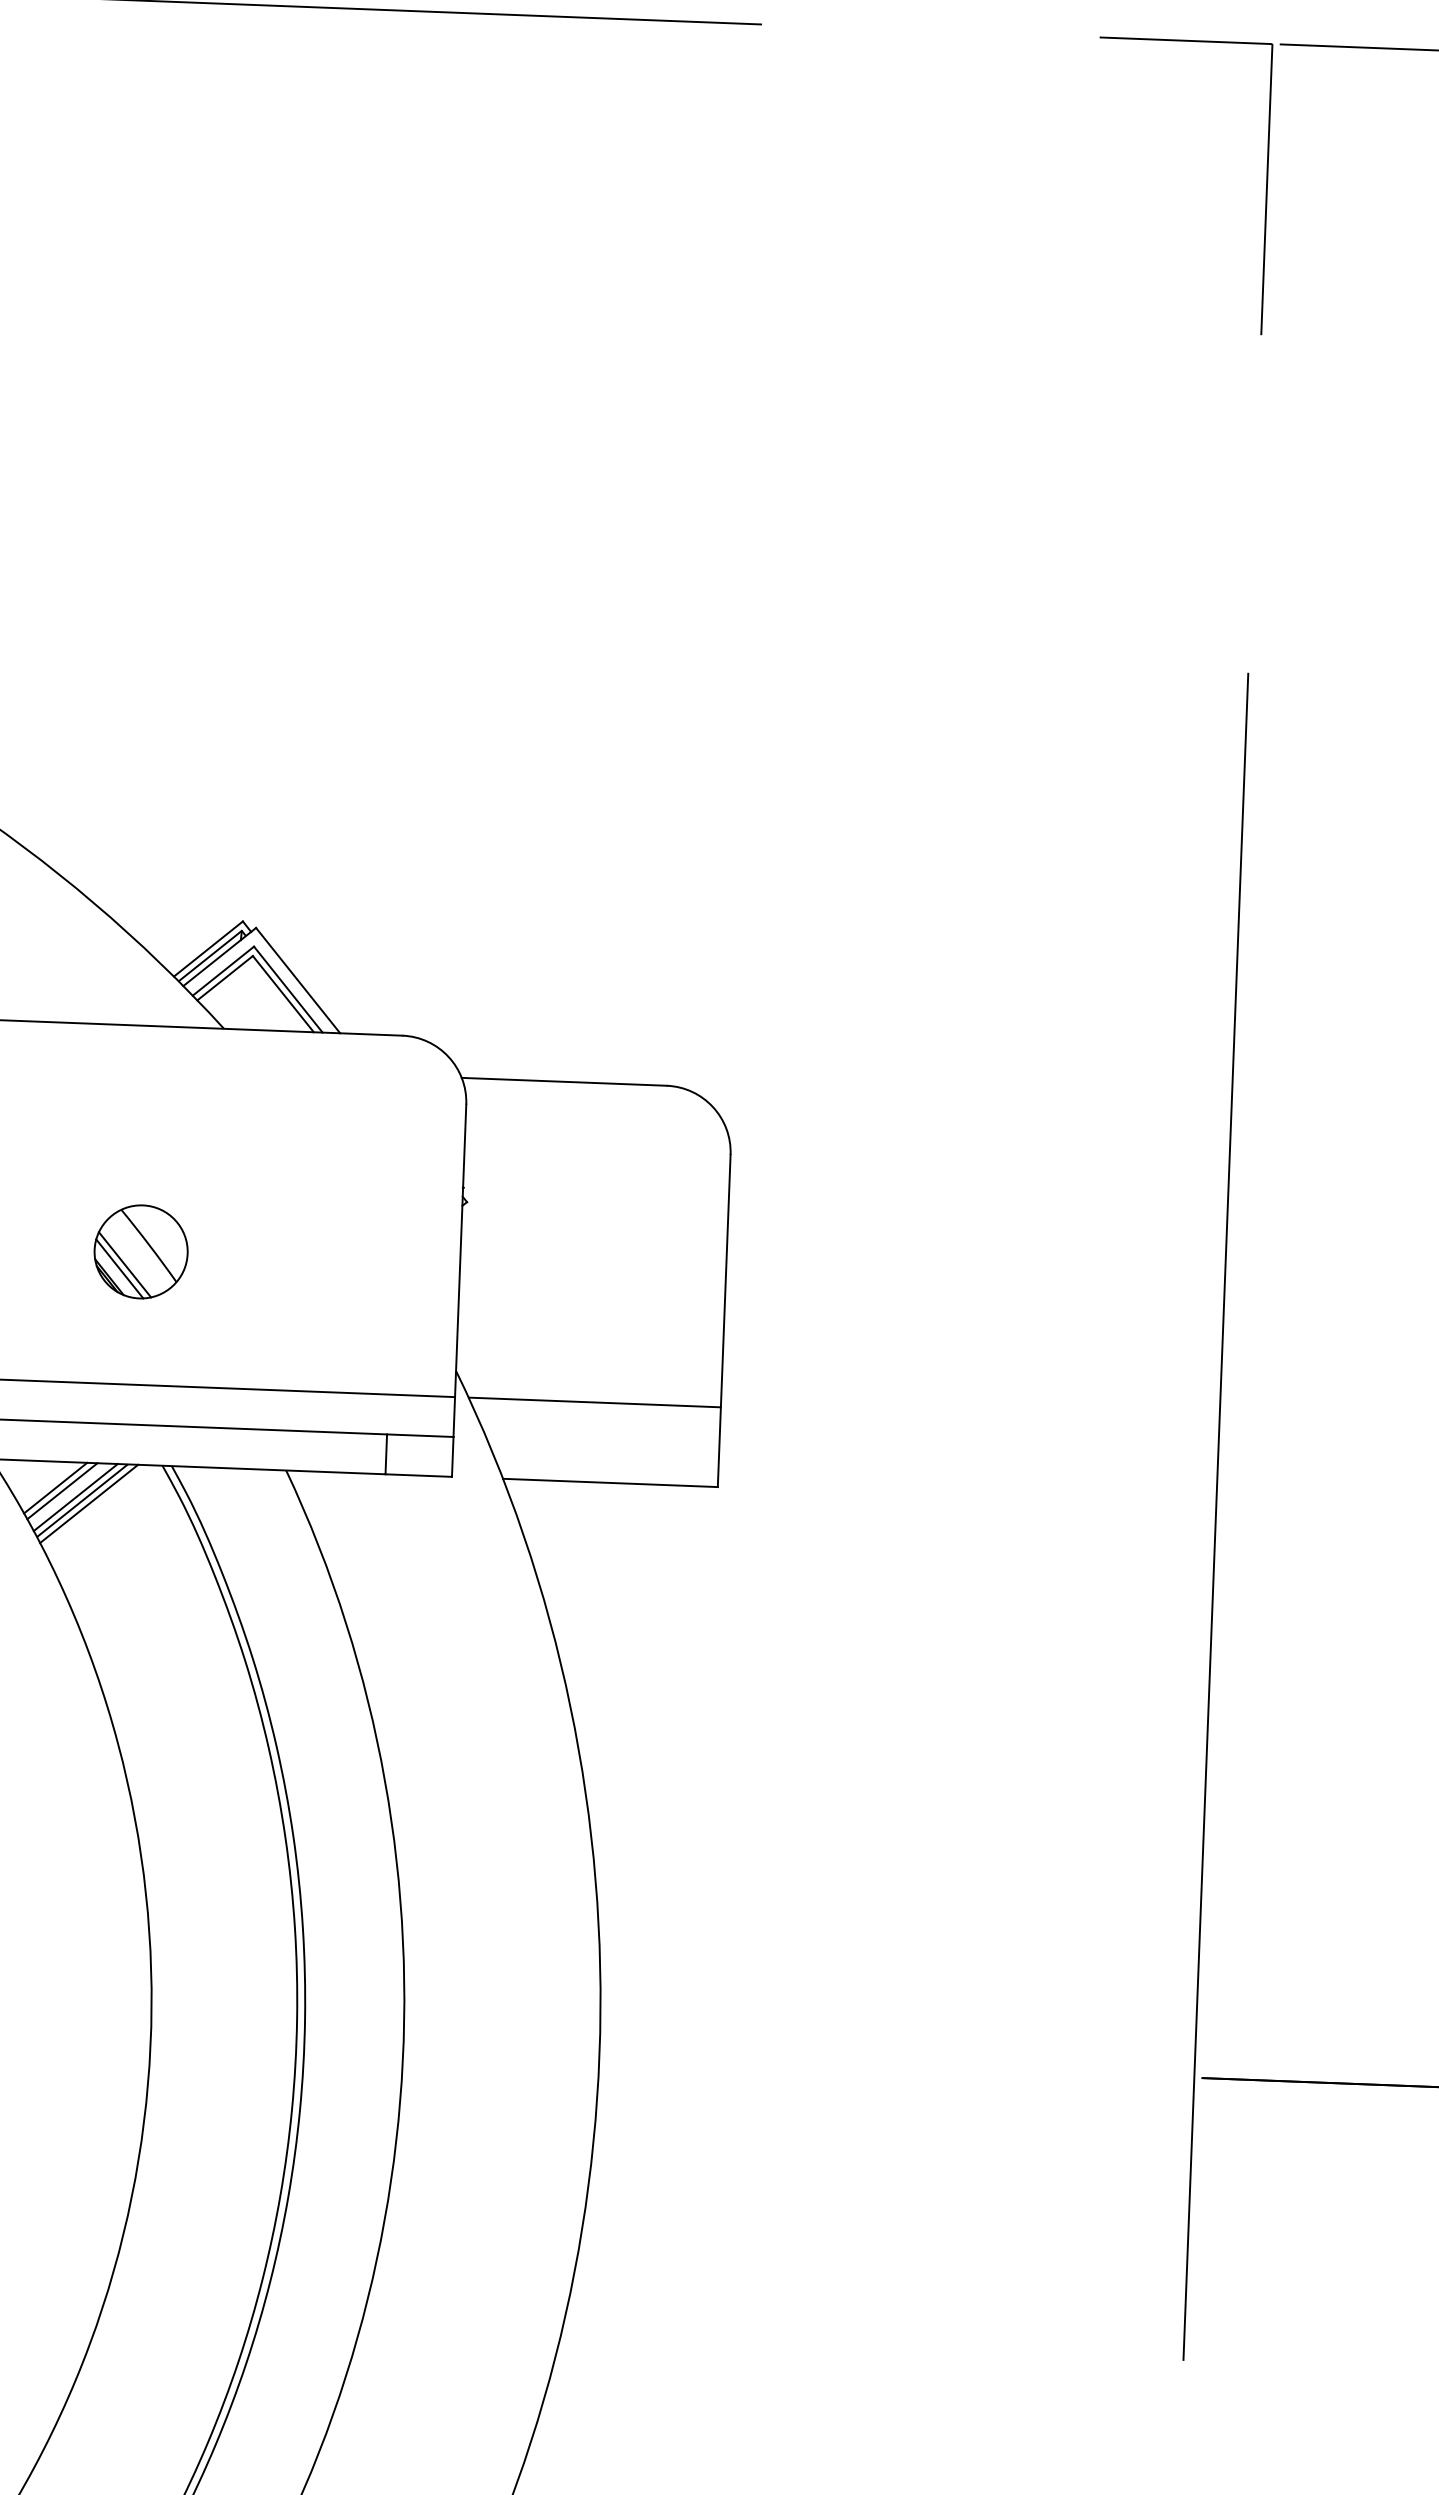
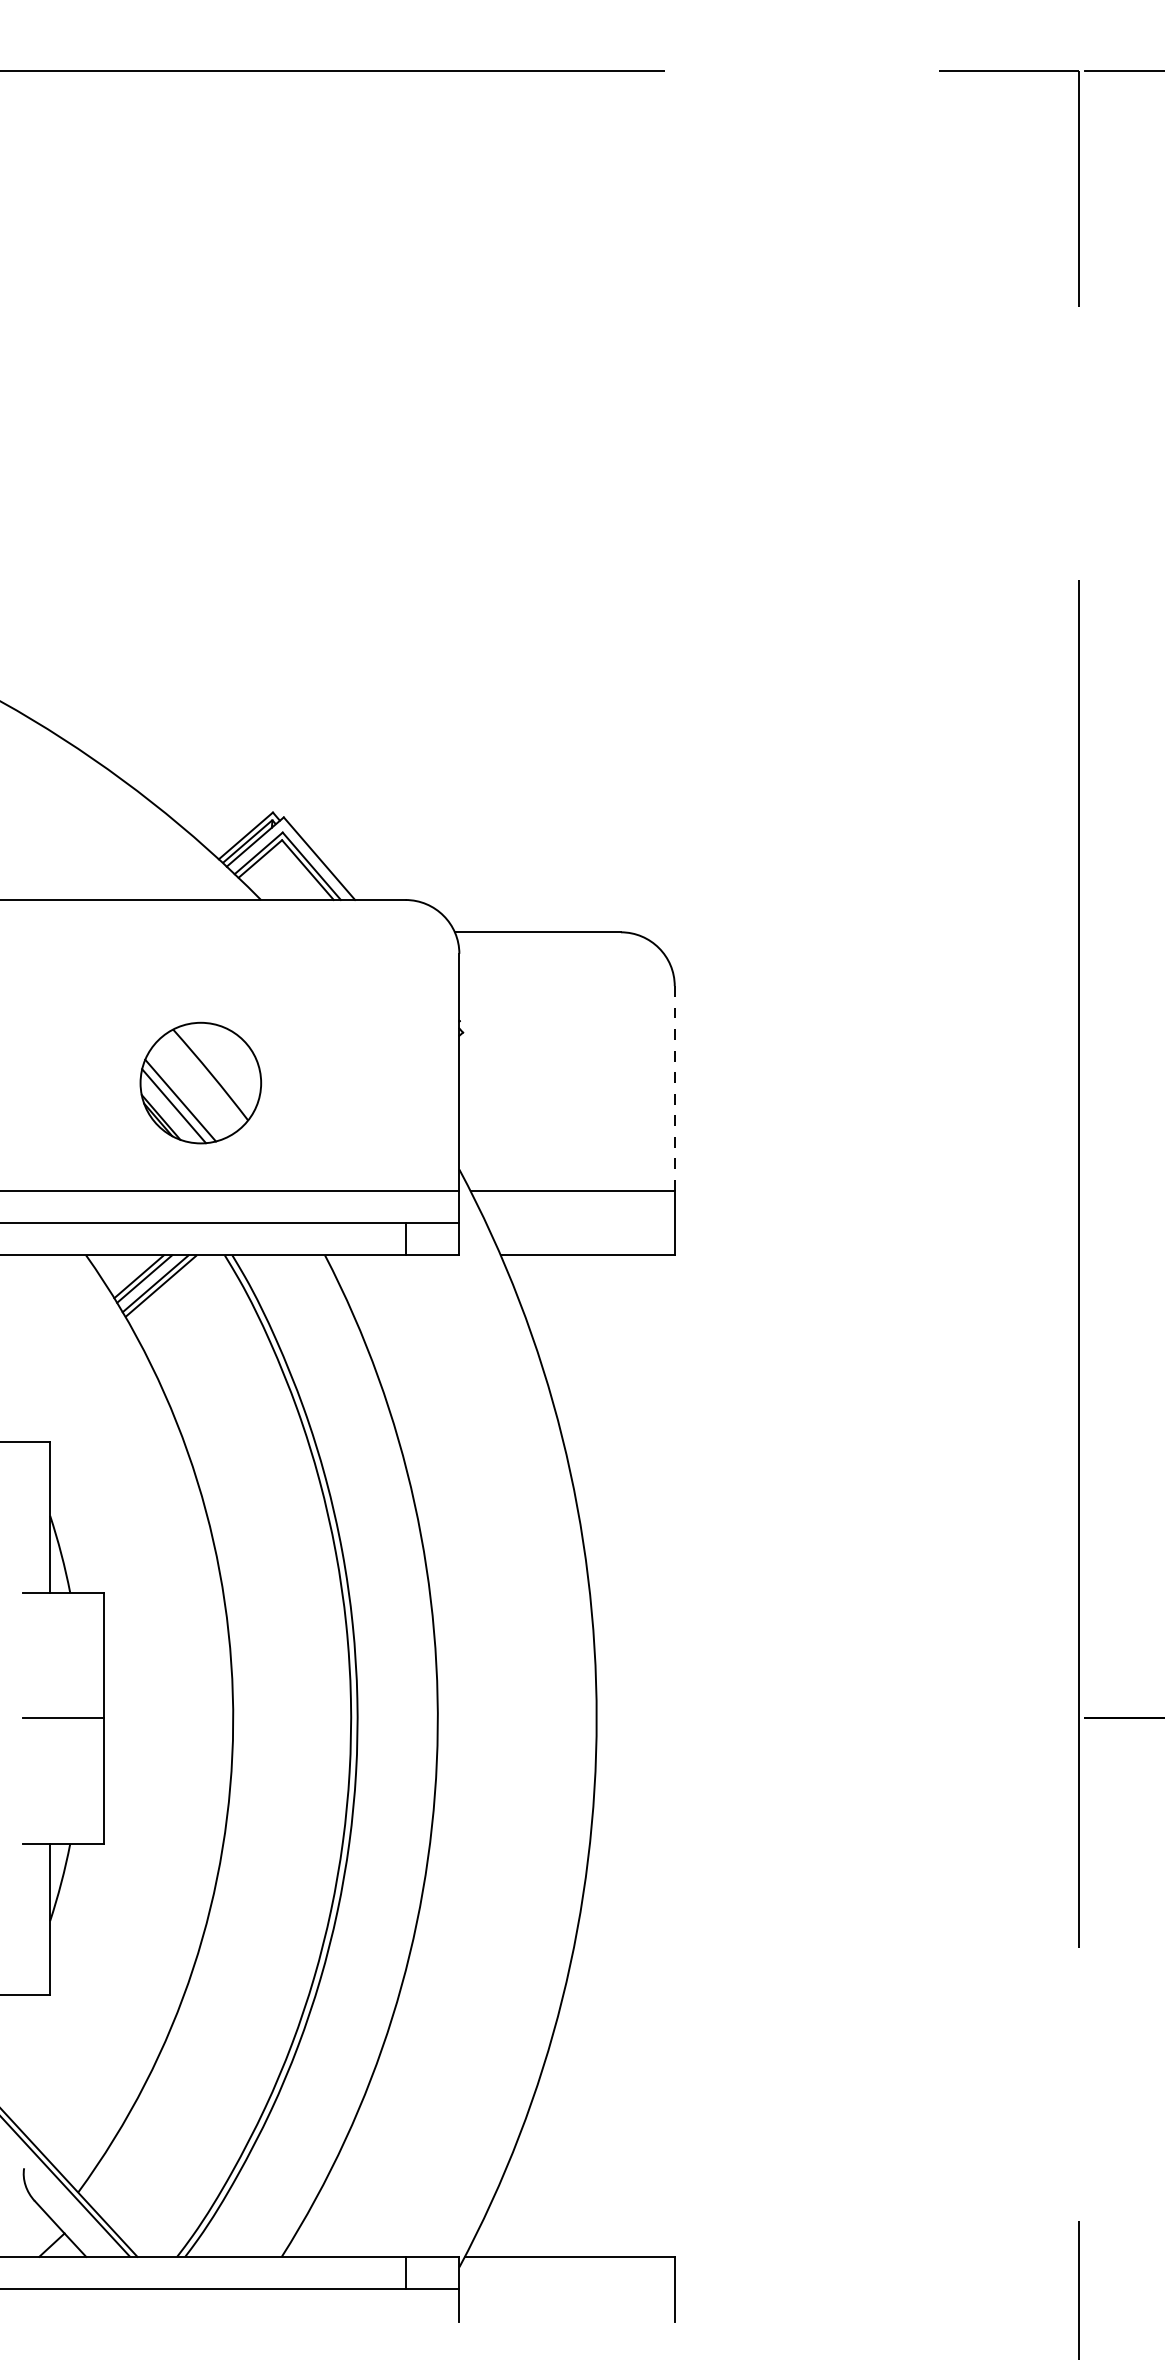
part: (140, 1251) -> (200, 1082), size x1.6
line: (725, 1279) -> (674, 1087), solid -> dashed
line: (88, 1503) -> (166, 1288), removed

